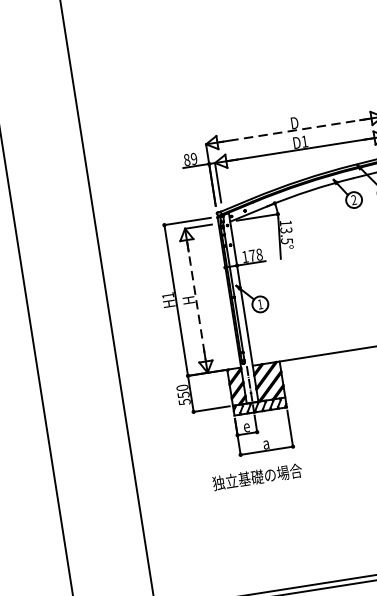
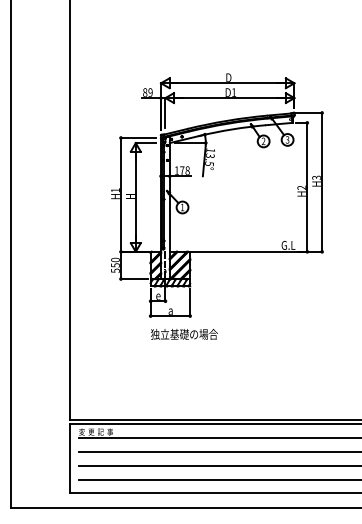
line: (294, 130) -> (227, 83), dashed -> solid
line: (195, 300) -> (135, 197), dashed -> solid
text: (257, 477) -> (184, 334), moved

